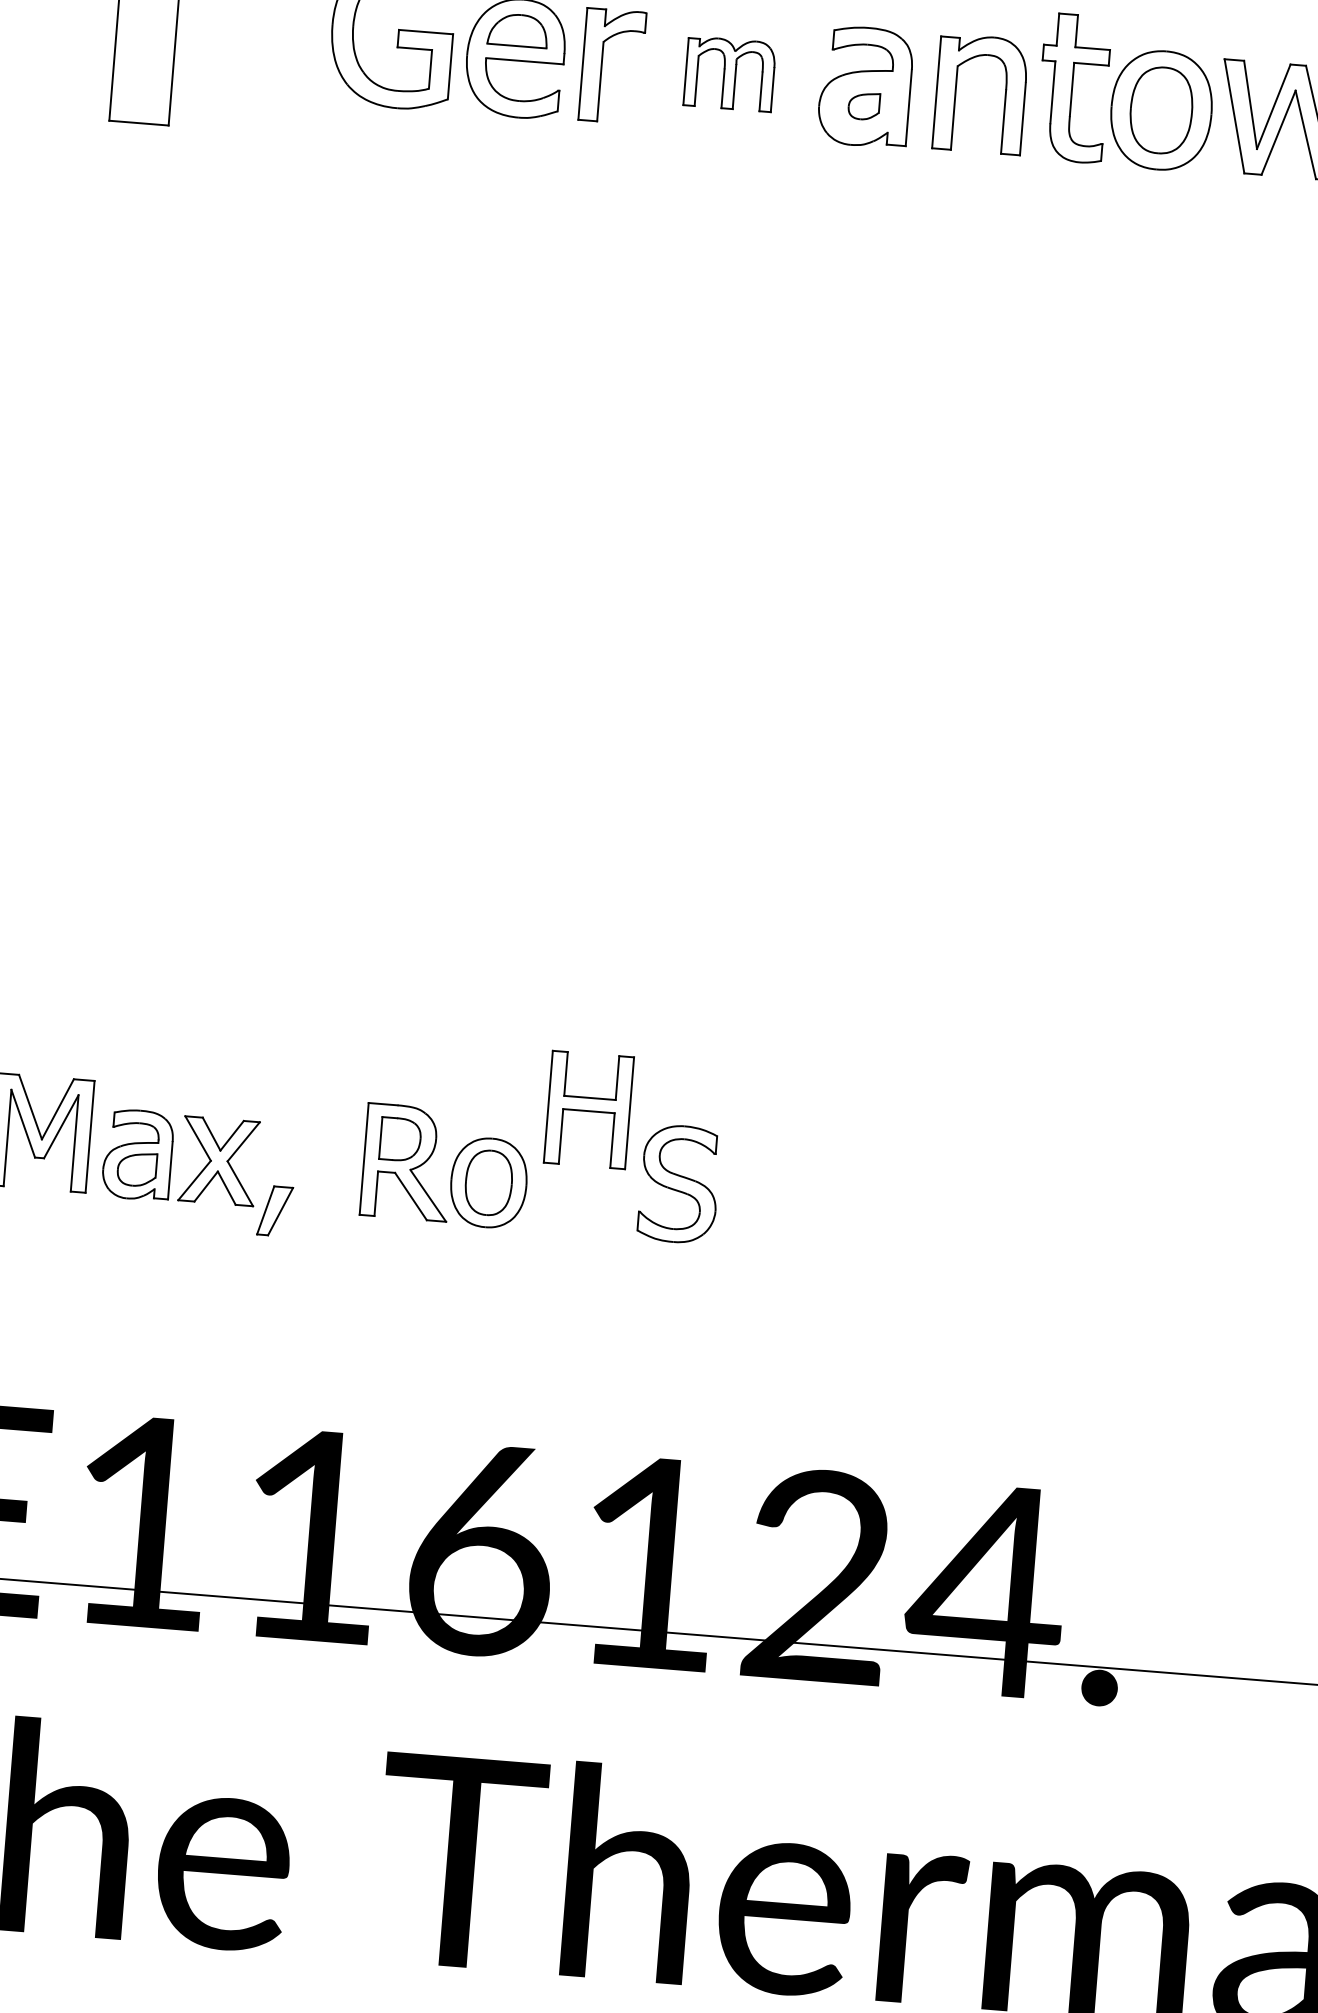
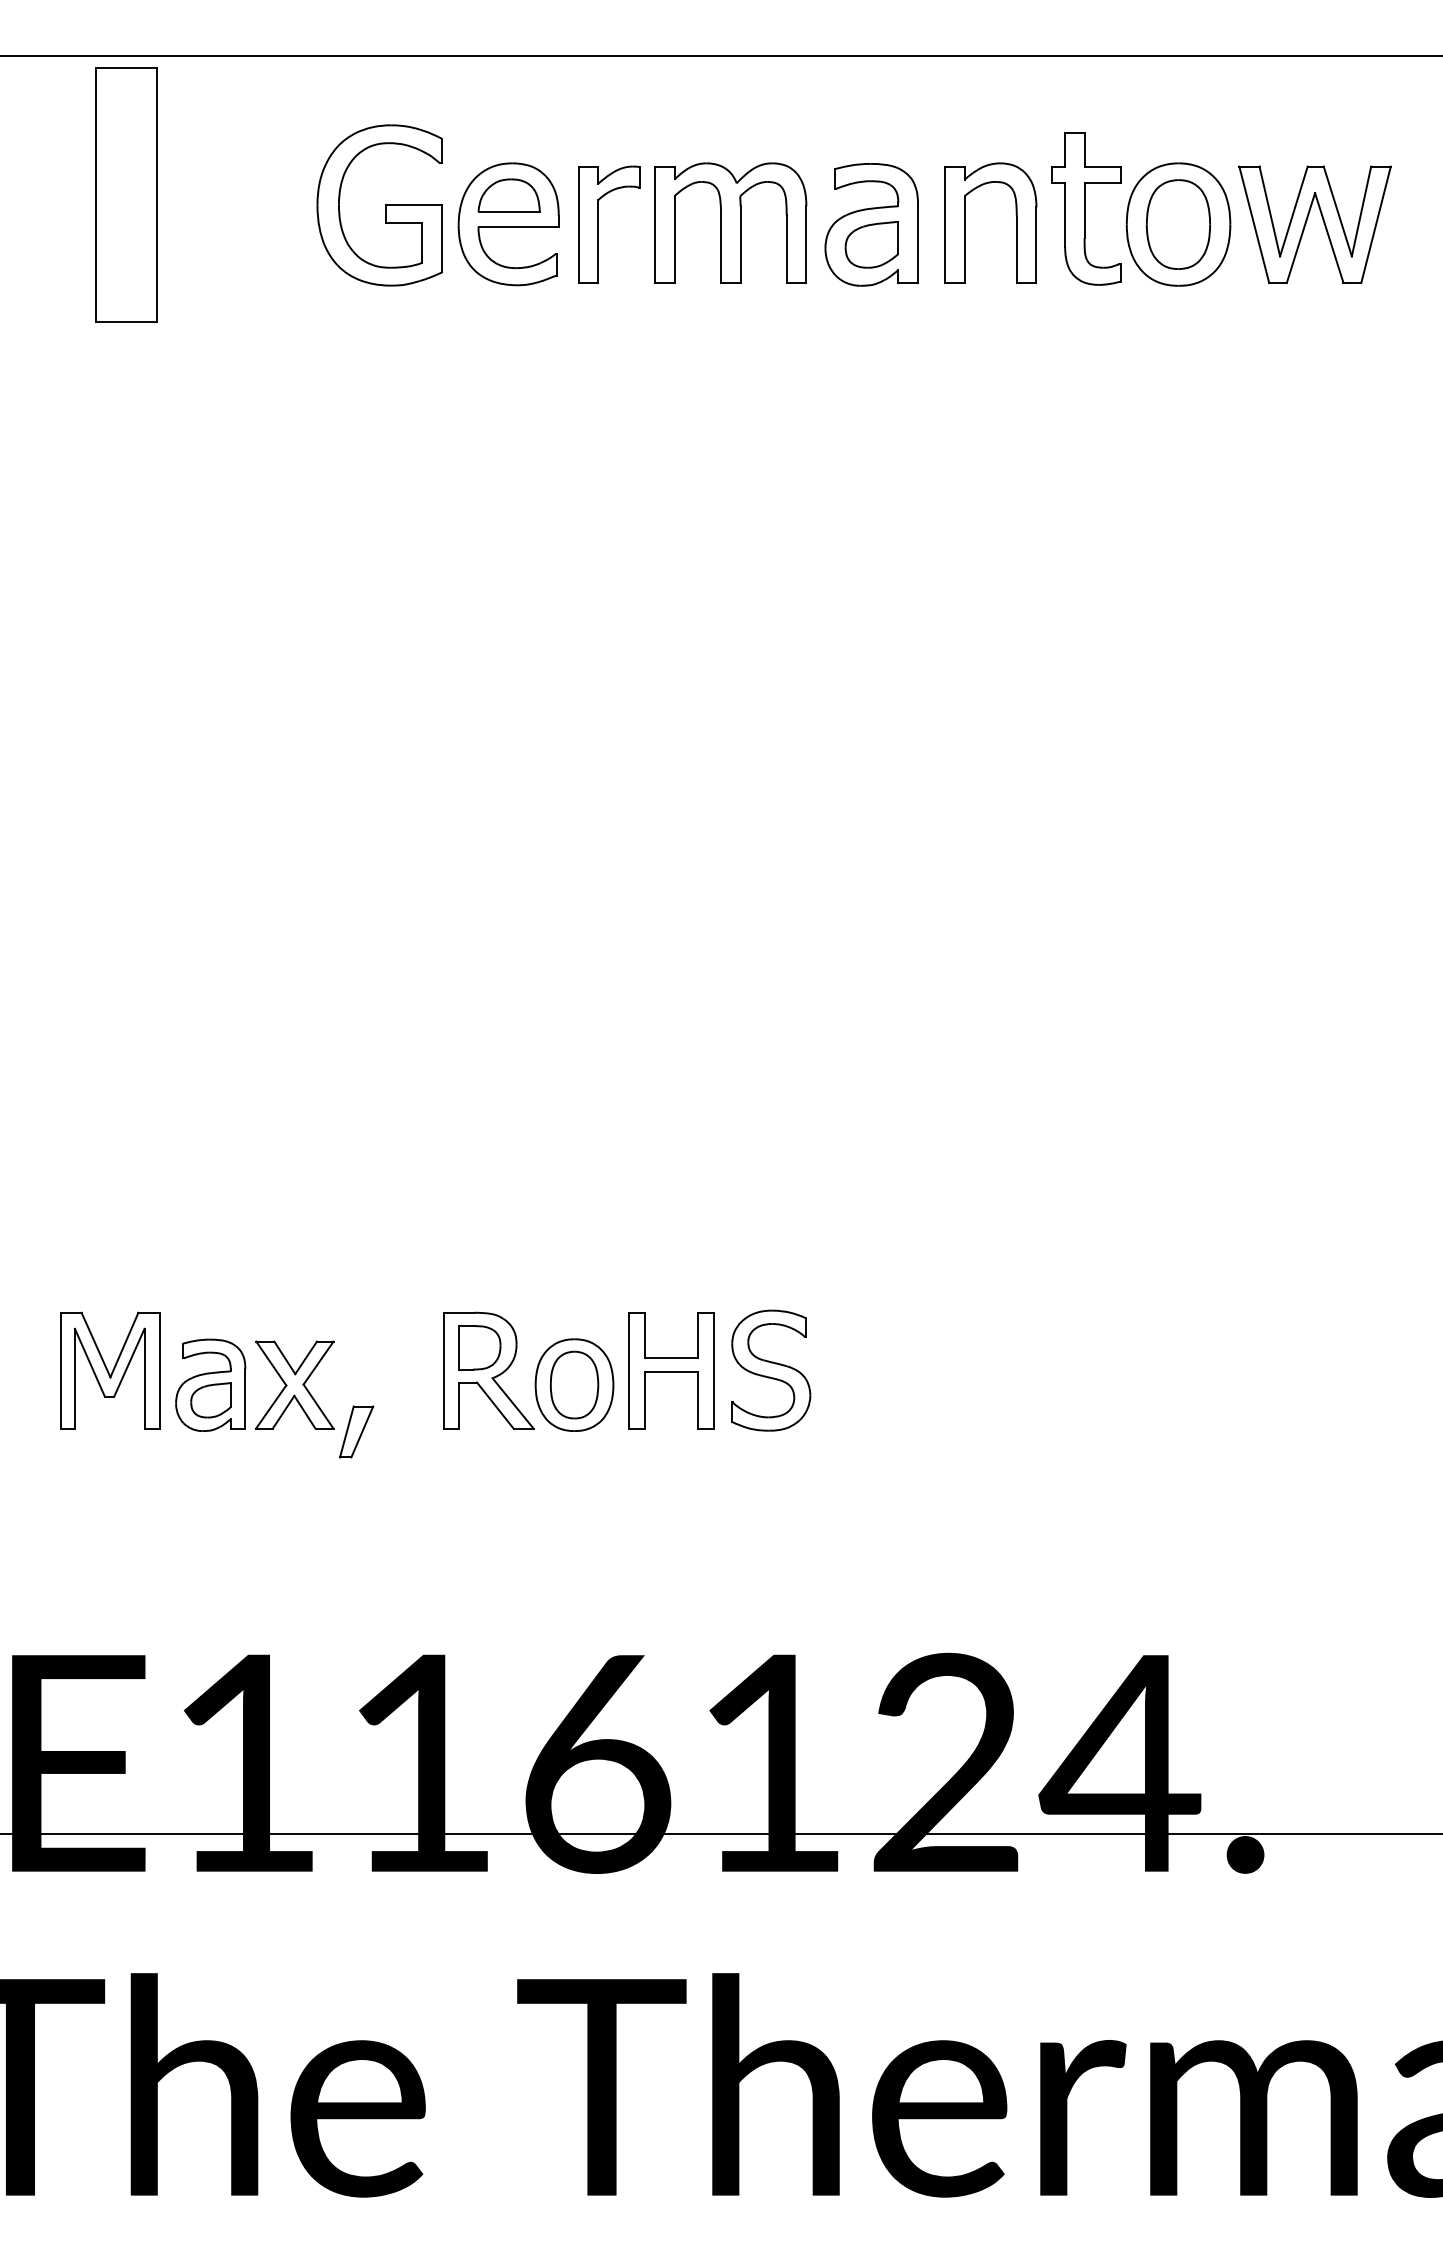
part: (729, 73) -> (730, 222), size x1.67
part: (863, 105) -> (871, 244), size x1.67
part: (588, 1109) -> (671, 1370), moved

